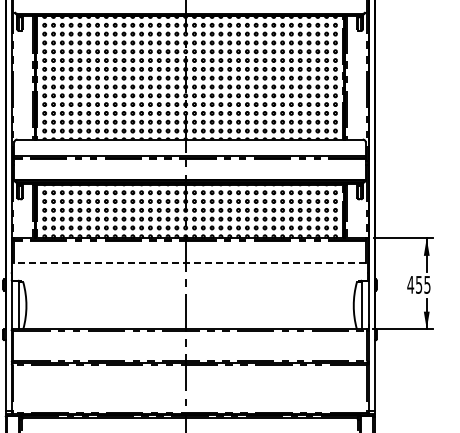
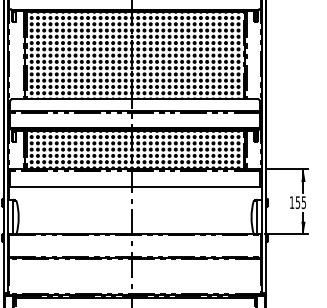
line: (190, 262) -> (135, 186), dashed -> solid
text: (410, 284) -> (291, 202), 455 -> 155

